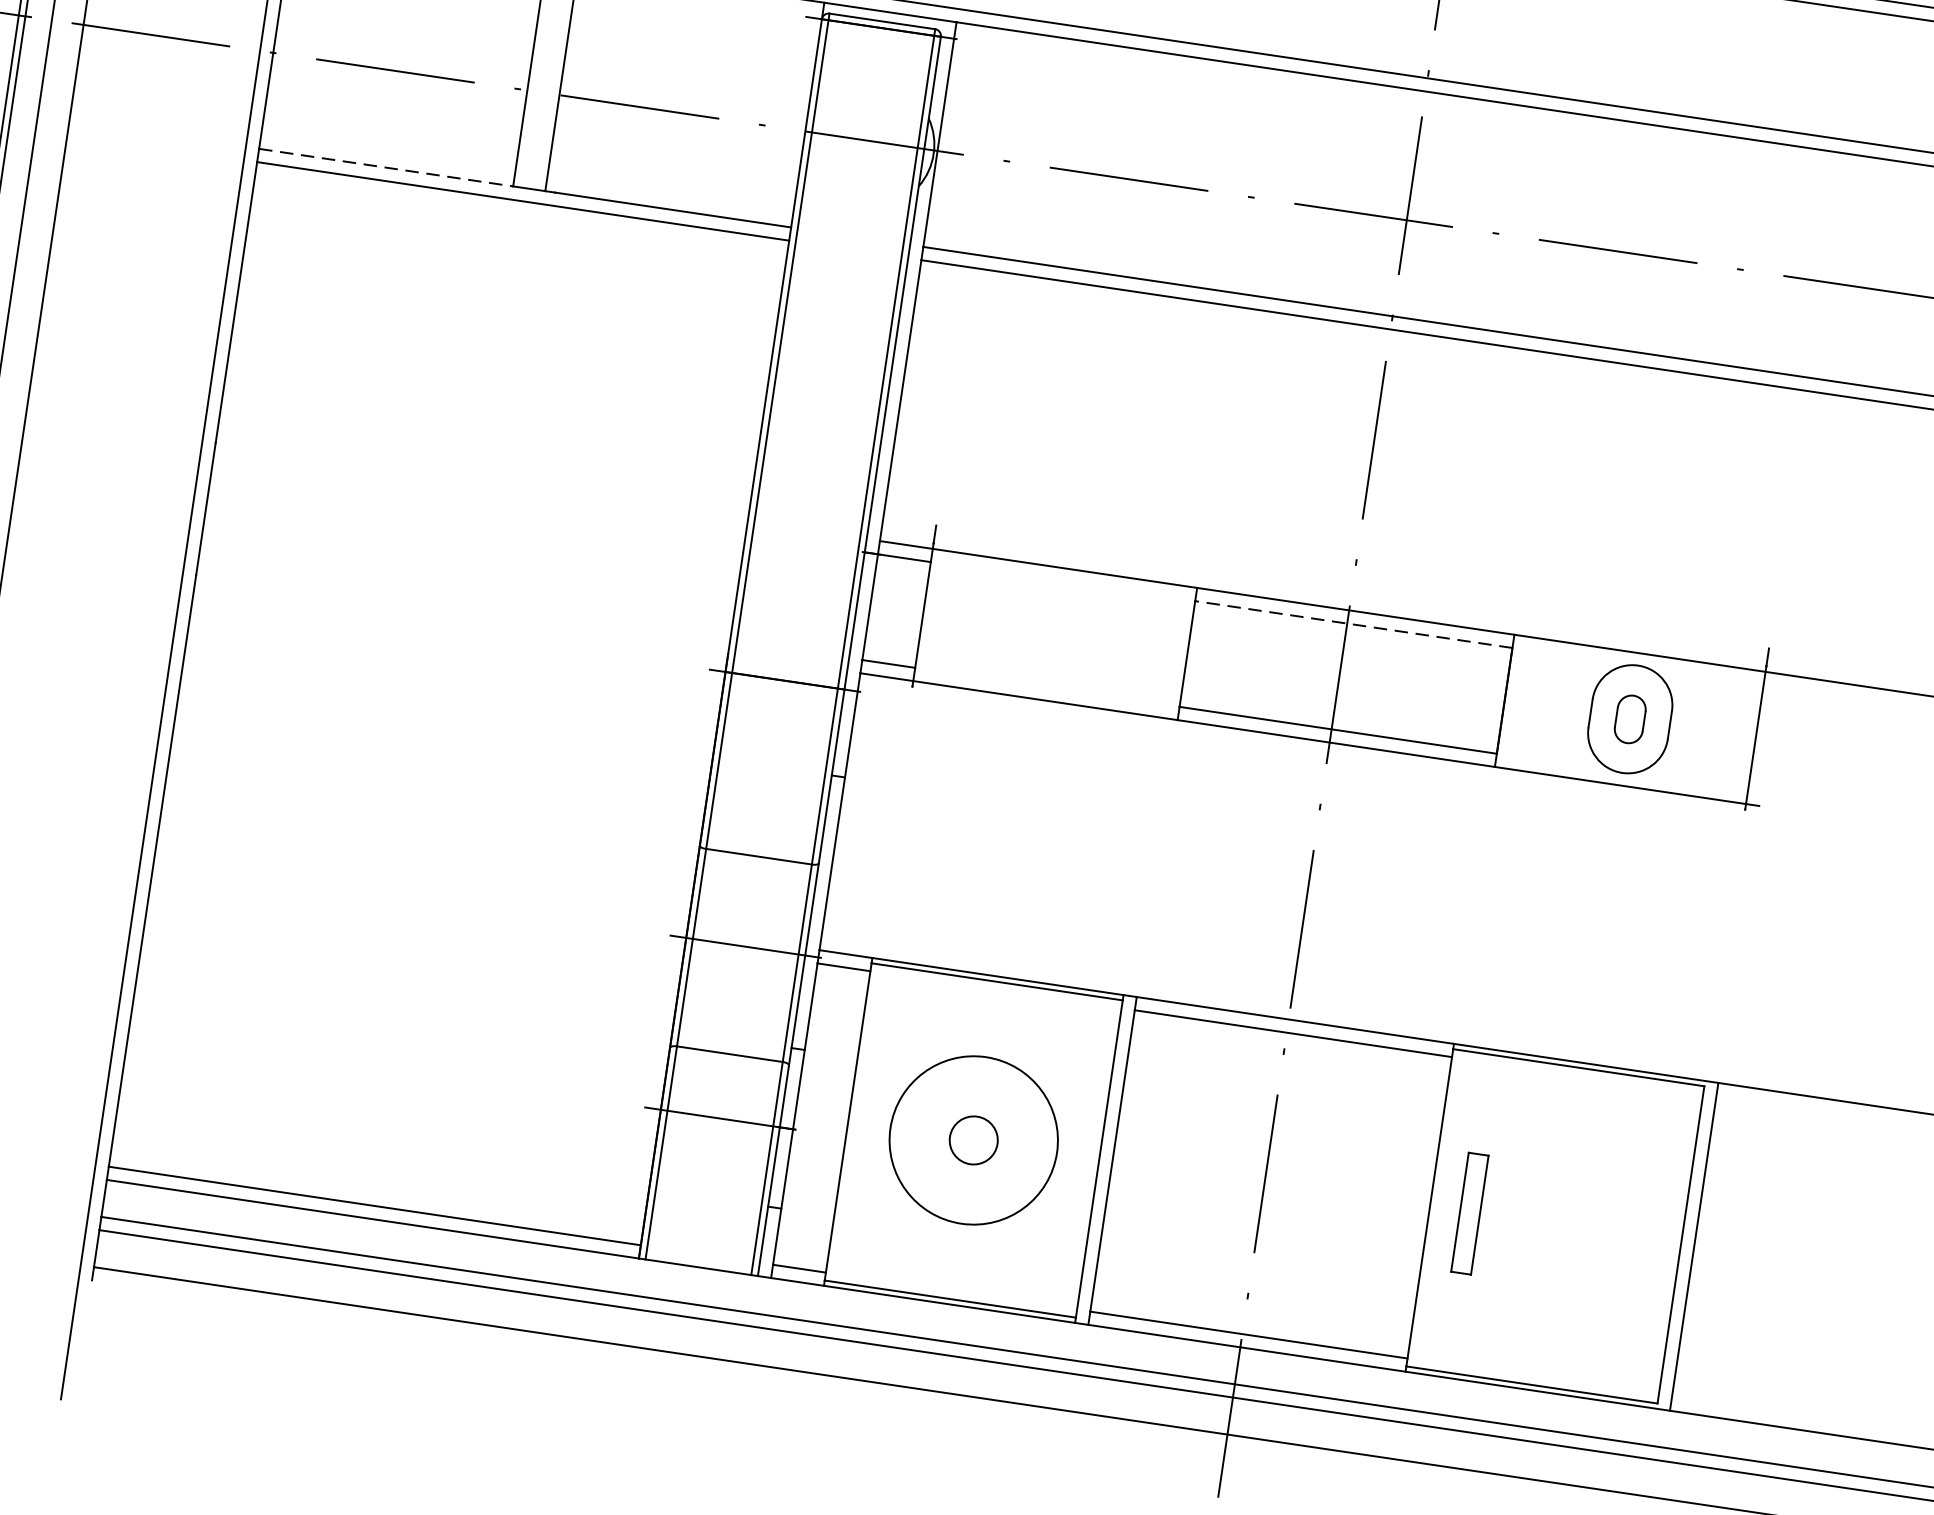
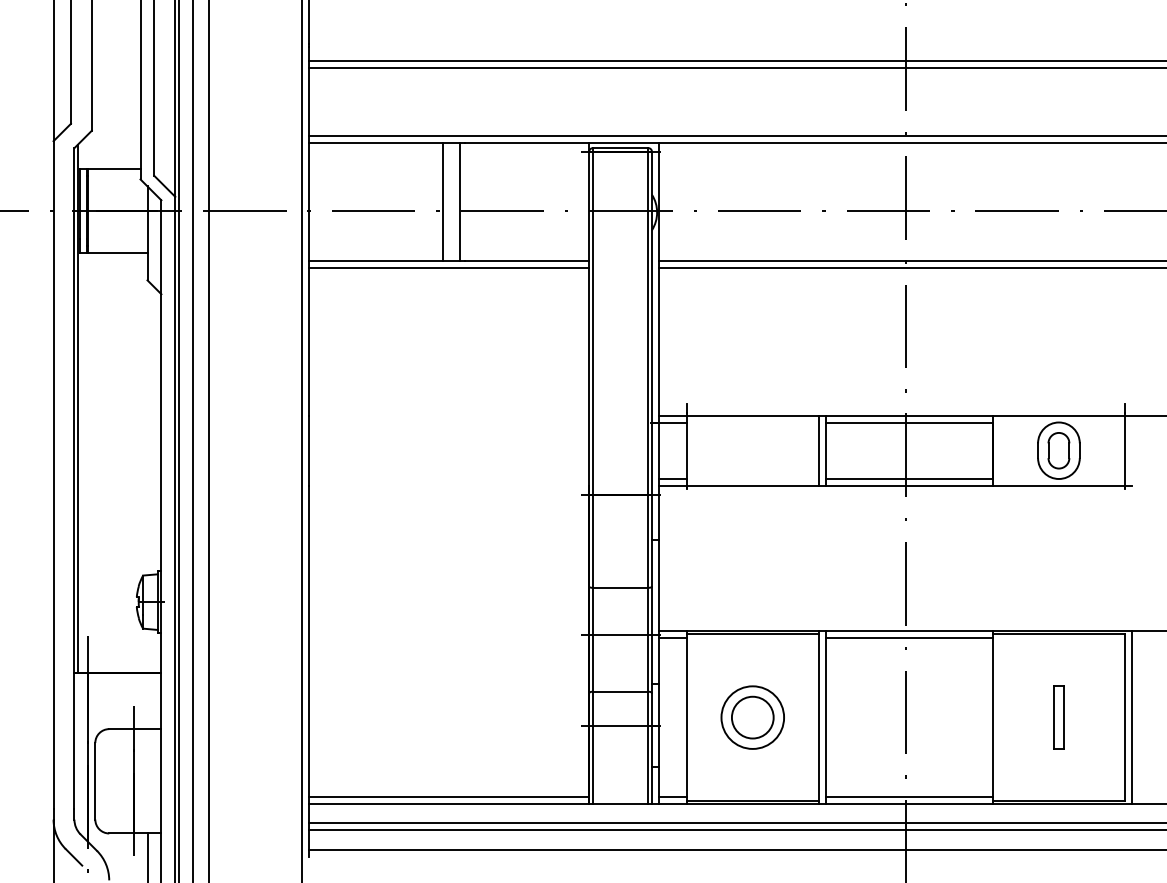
line: (386, 168) -> (376, 261), dashed -> solid
line: (1352, 623) -> (908, 422), dashed -> solid
line: (1173, 651) -> (818, 450), added
part: (1629, 718) -> (1058, 450), size x1.43
circle: (973, 1140) -> (752, 717), size x0.71
circle: (973, 1140) -> (752, 717), size x1.67
part: (1469, 1213) -> (1058, 717), moved

